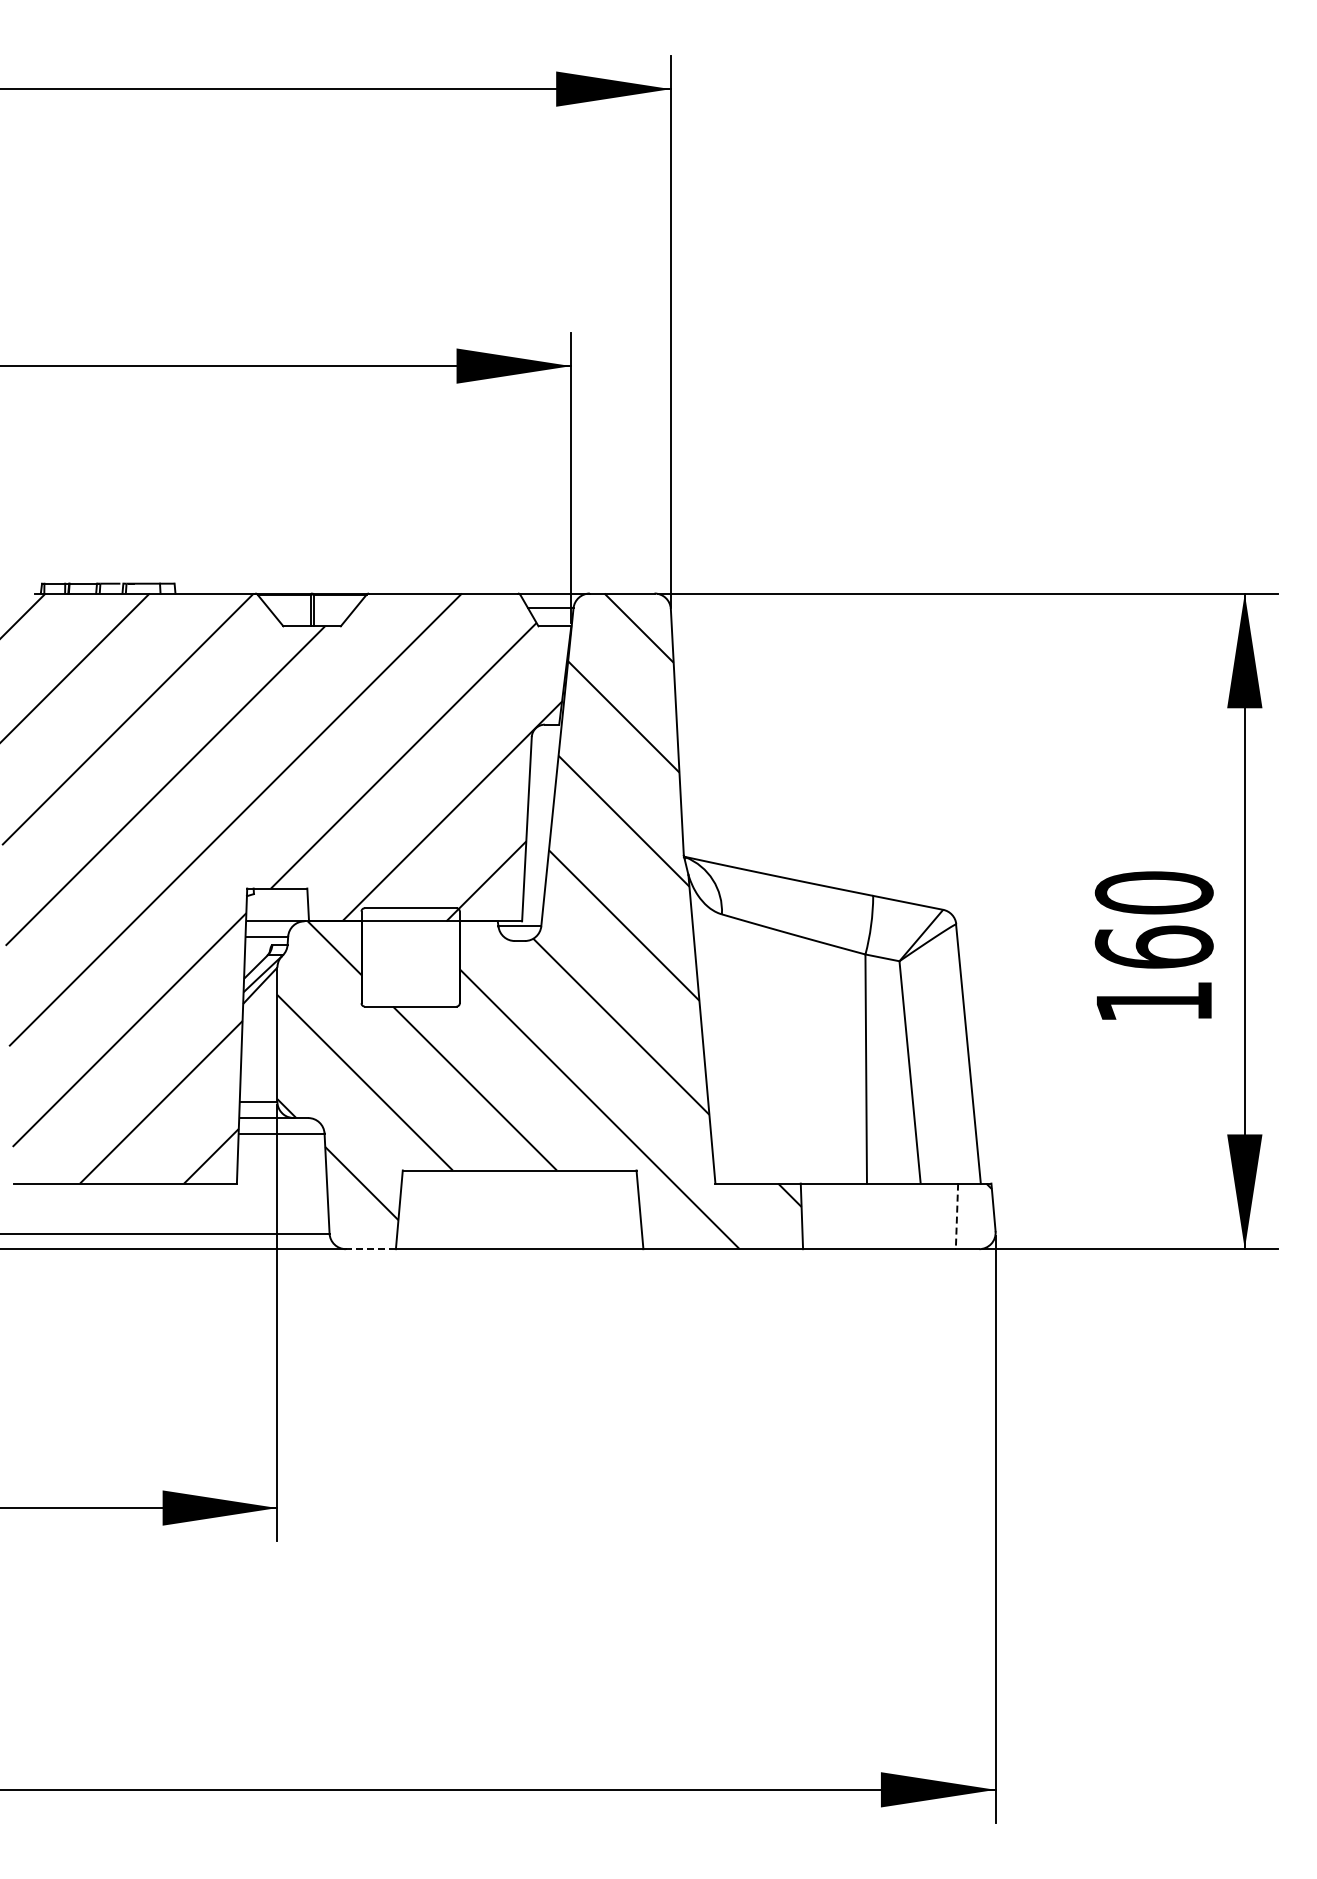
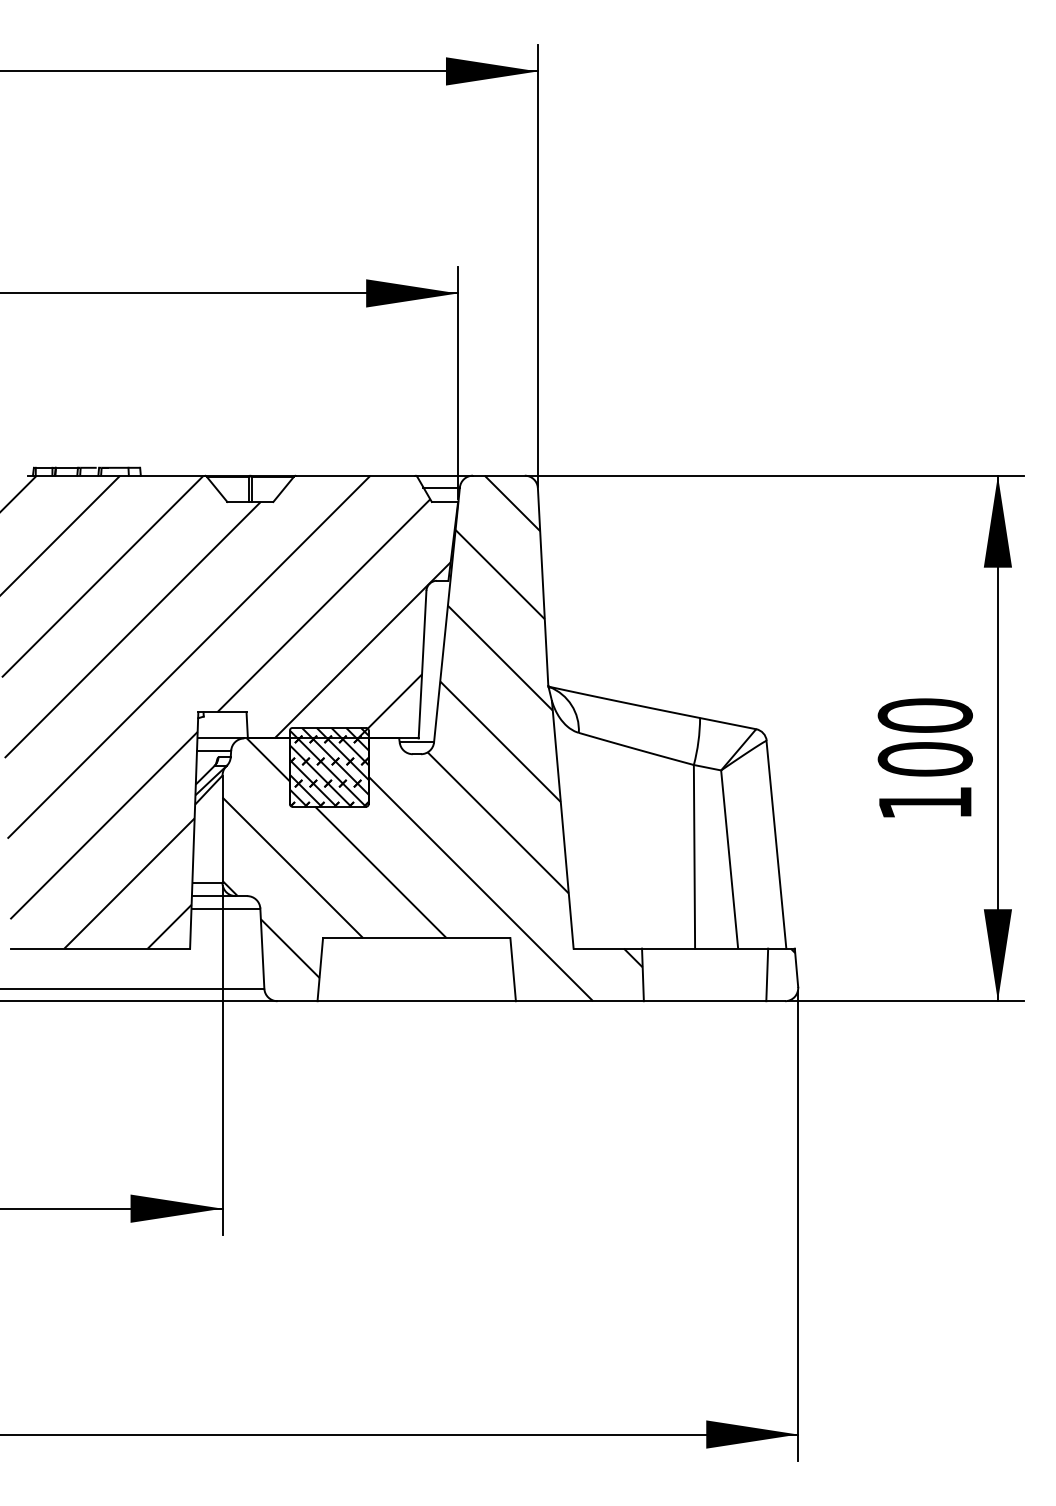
text: (1153, 946) -> (924, 758), 160 -> 100
hatch: (410, 957) -> (329, 767), added
line: (956, 1216) -> (766, 975), dashed -> solid
line: (370, 1249) -> (297, 1001), dashed -> solid

